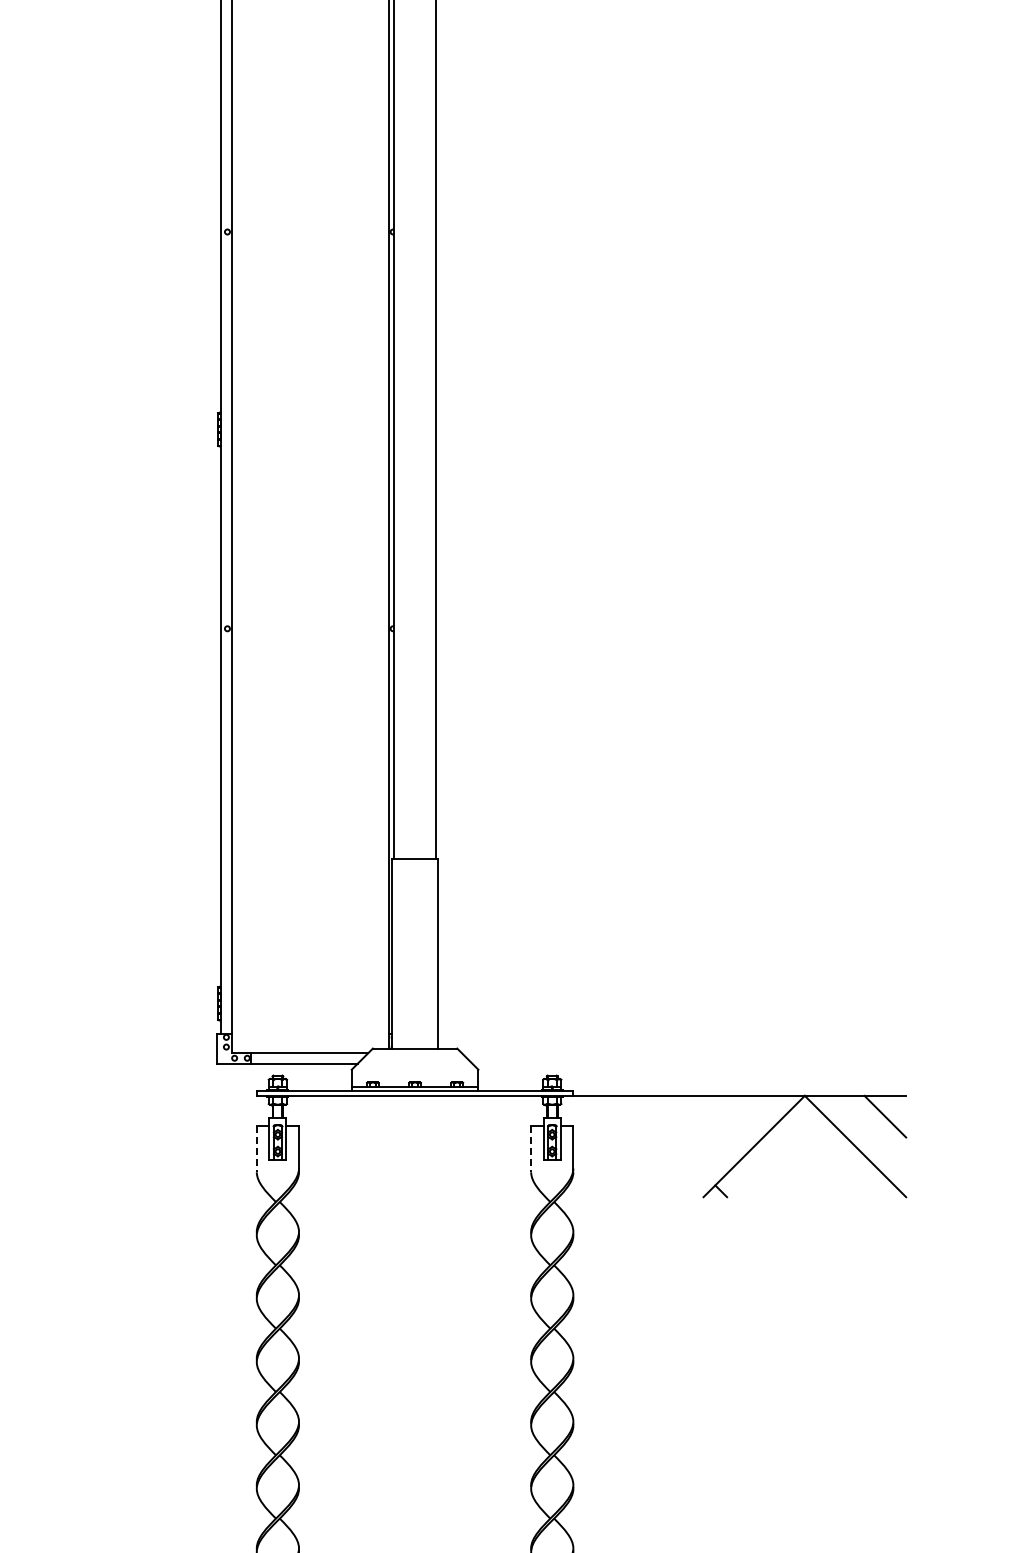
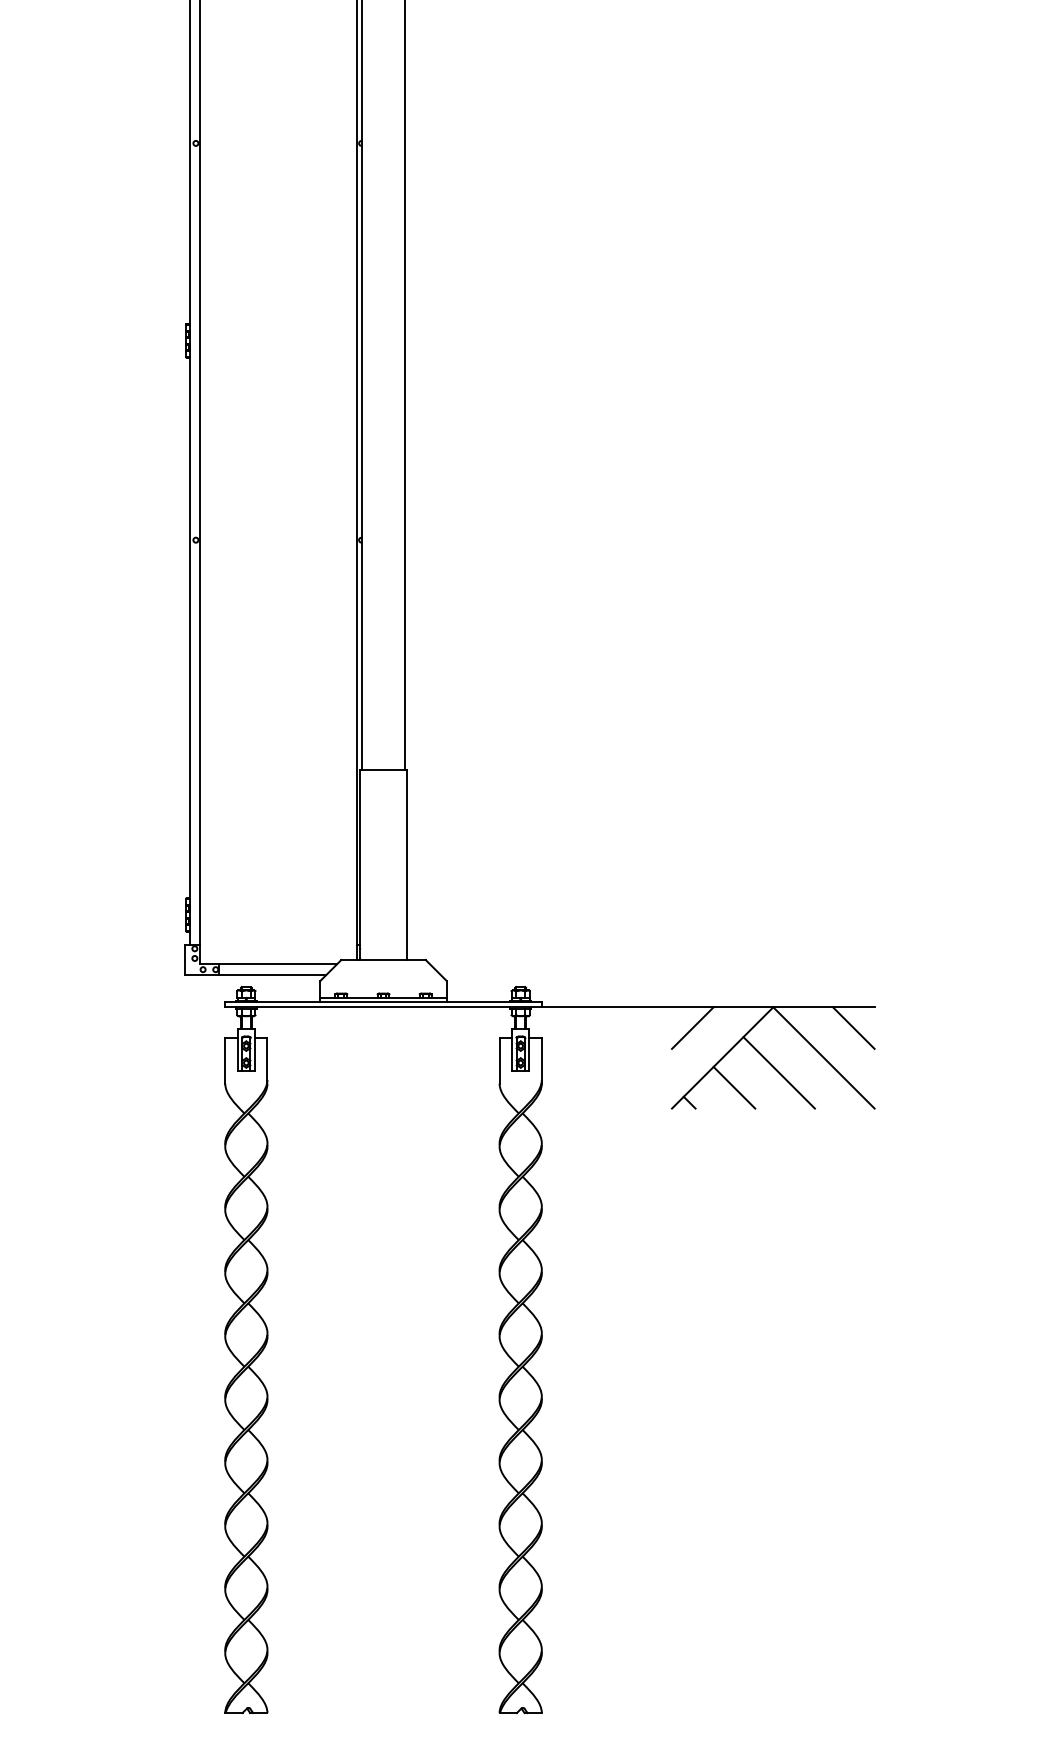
line: (724, 1116) -> (692, 1027), added
line: (257, 1150) -> (225, 1061), dashed -> solid
line: (531, 1150) -> (499, 1061), dashed -> solid
line: (810, 1161) -> (778, 1072), added
line: (766, 1176) -> (734, 1087), added

